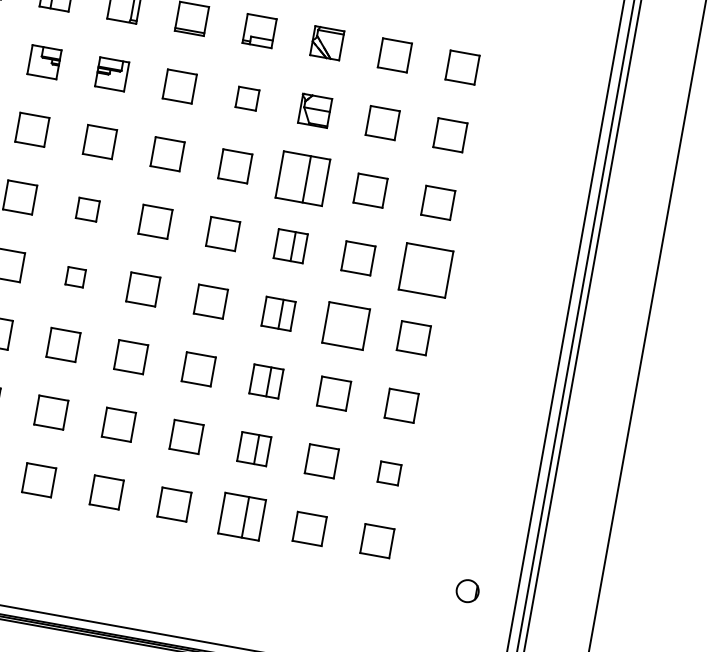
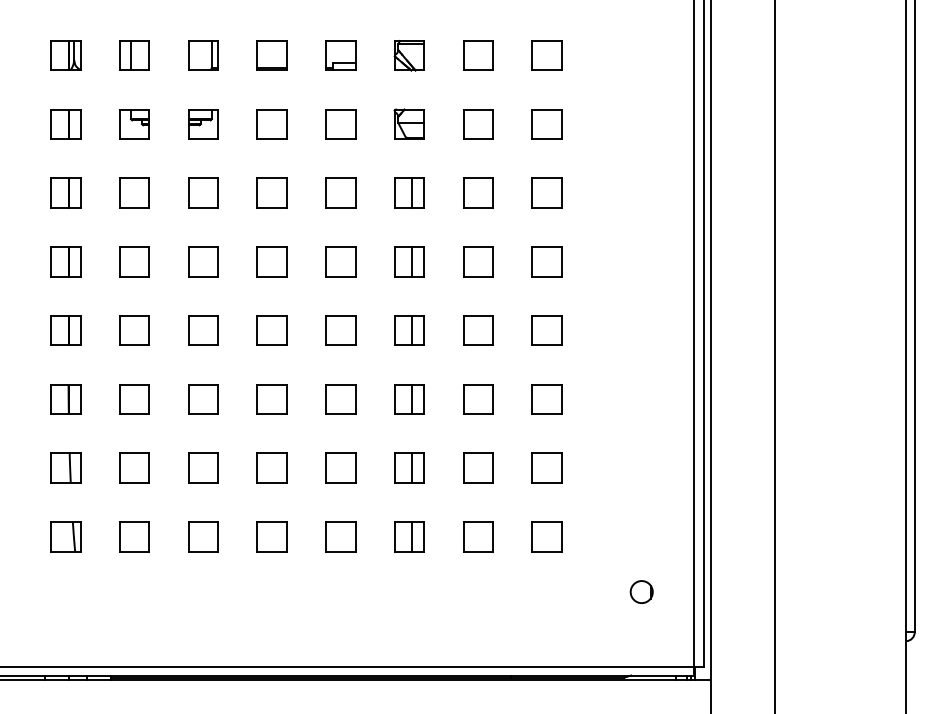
part: (247, 98) -> (340, 124), size x1.43
part: (303, 177) -> (409, 192), size x0.62
part: (88, 209) -> (203, 261), size x1.43
part: (425, 270) -> (546, 261), size x0.62
part: (75, 277) -> (203, 330), size x1.67
part: (346, 325) -> (478, 330), size x0.71
part: (389, 472) -> (546, 467), size x1.43
part: (242, 516) -> (409, 536), size x0.71
circle: (467, 590) -> (641, 591), moved

